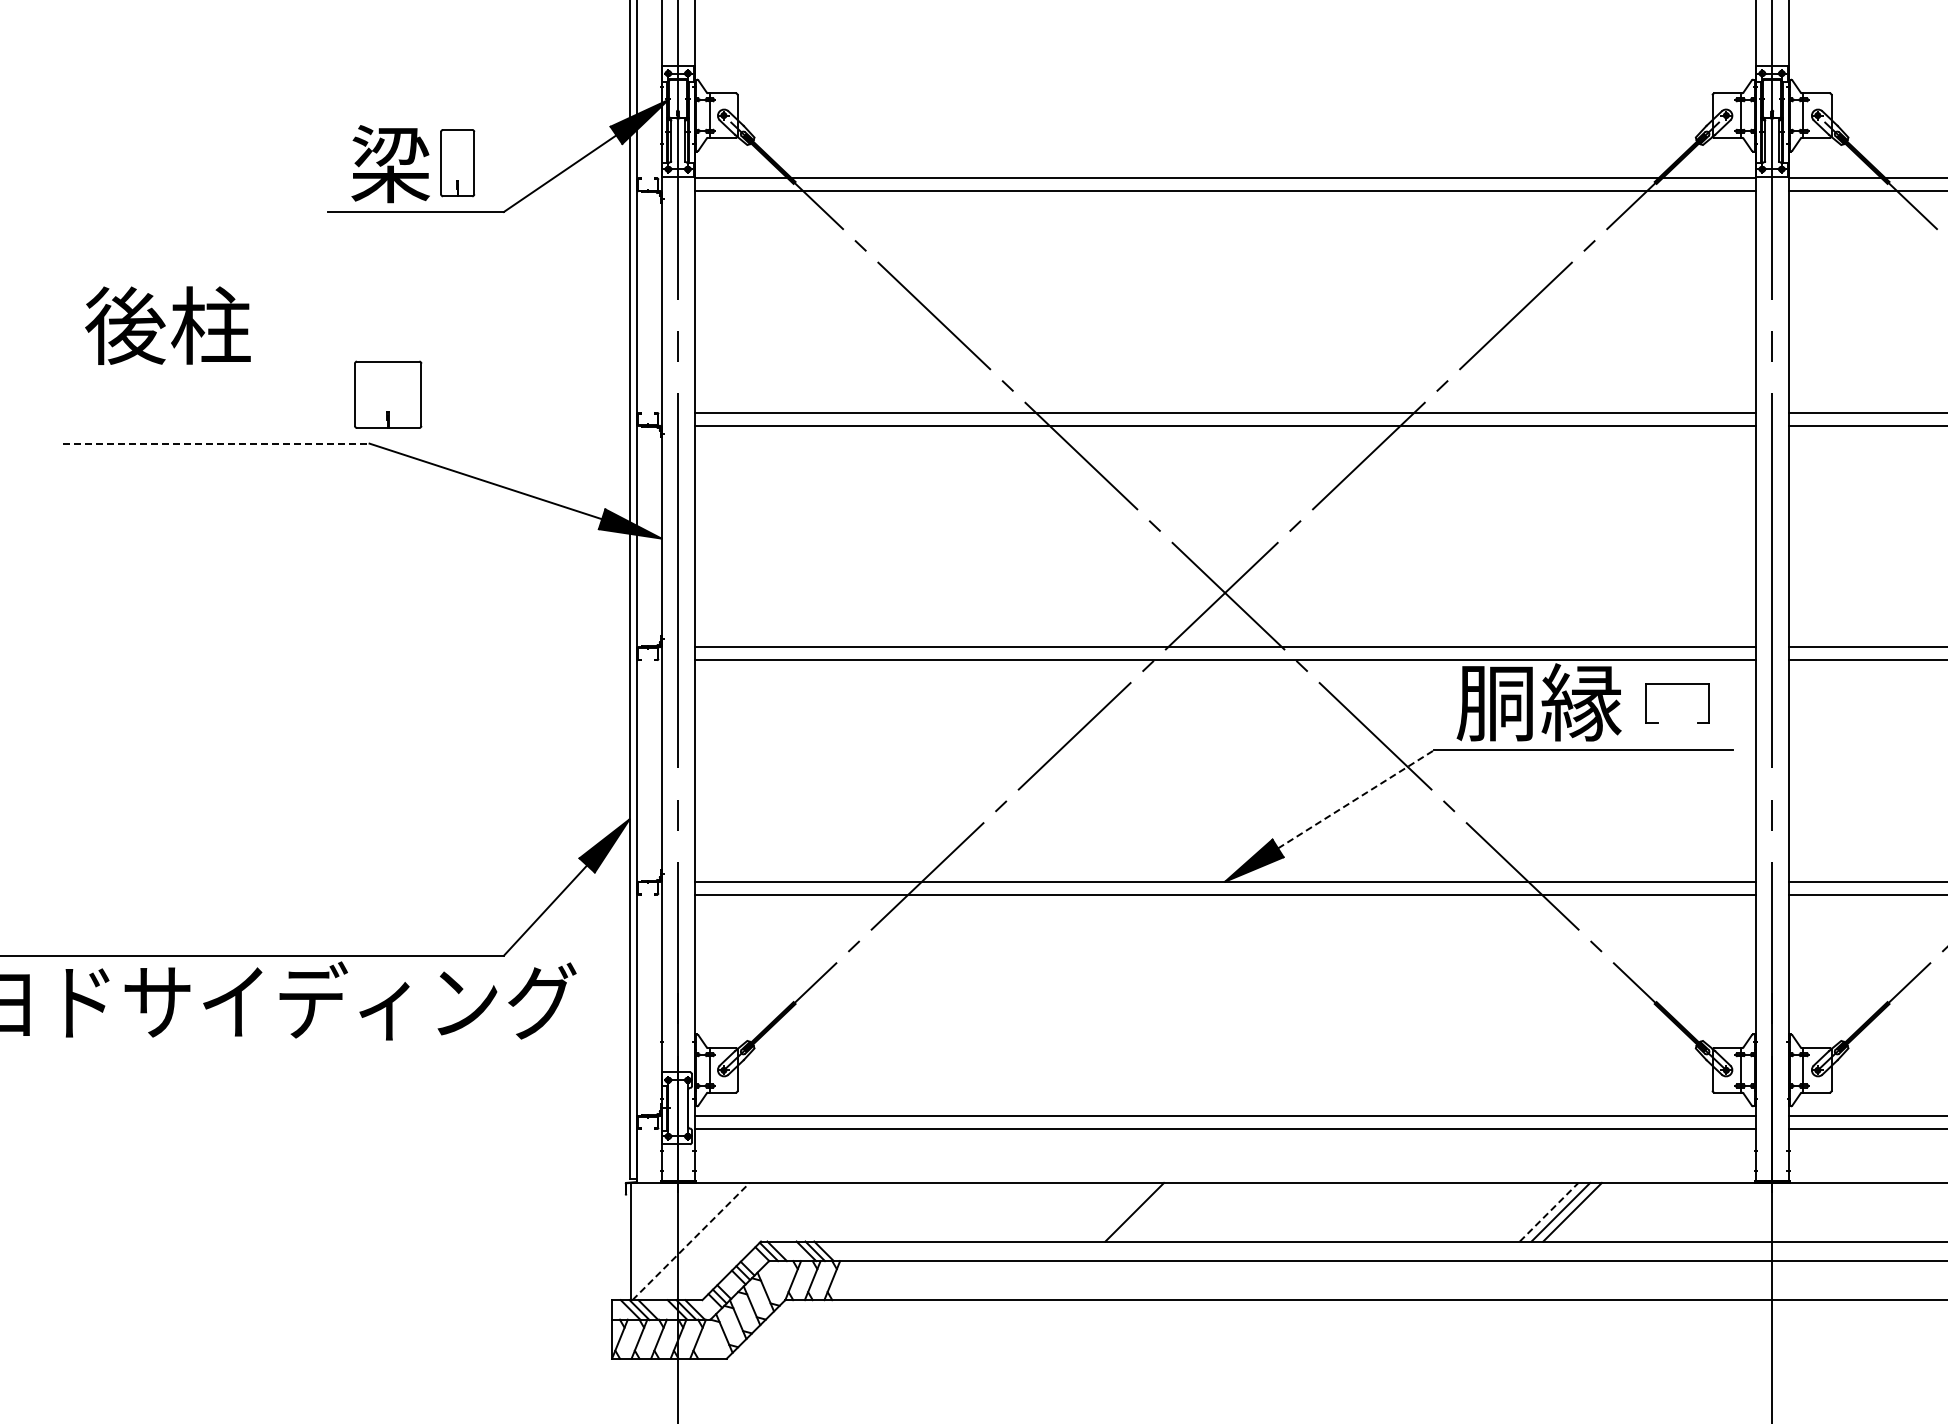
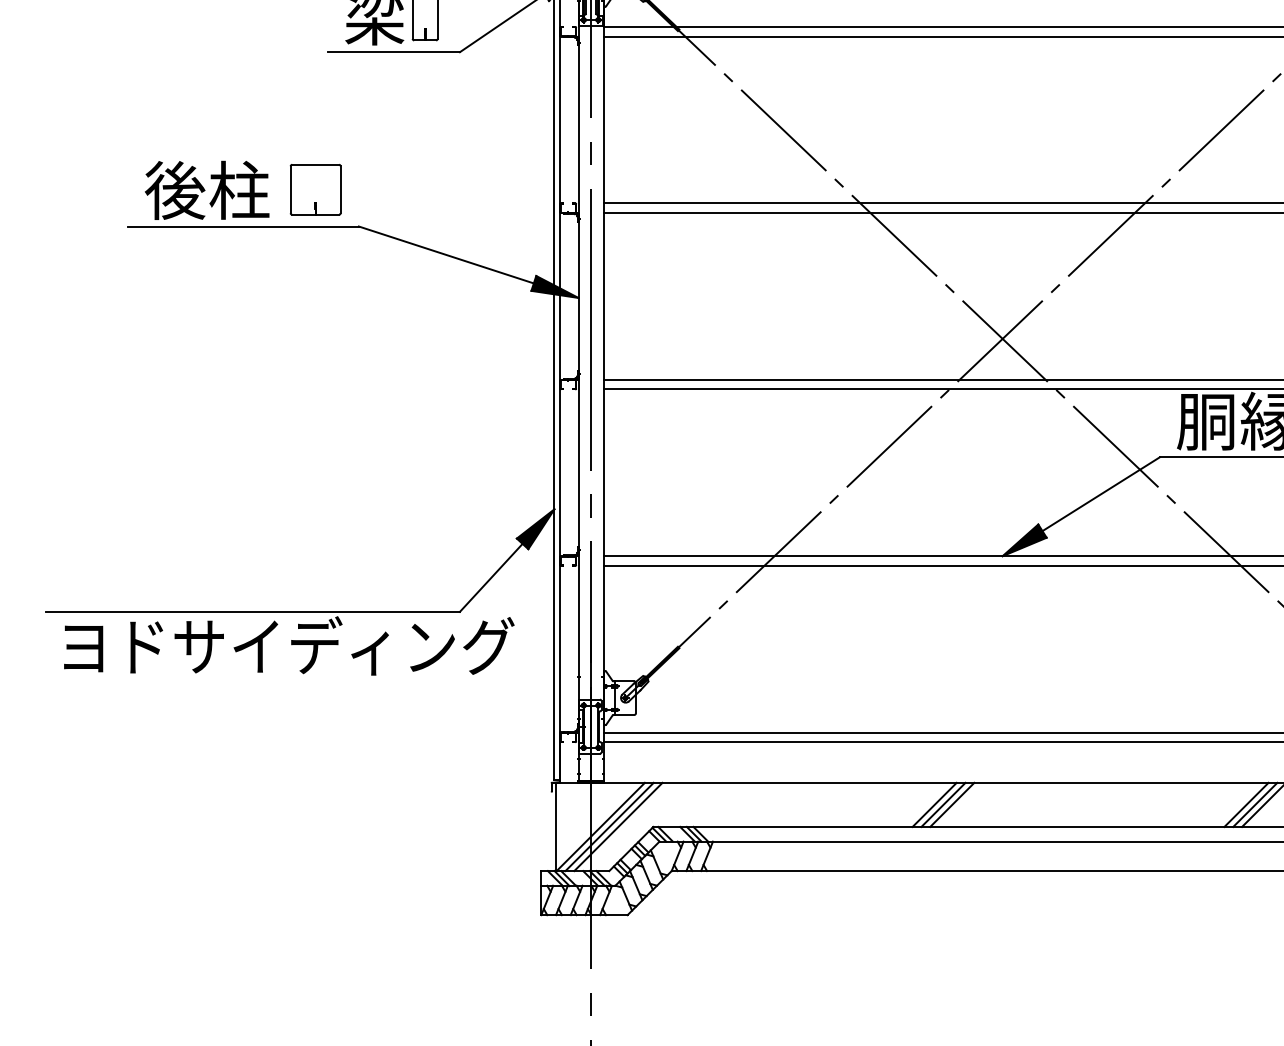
text: (167, 325) -> (206, 190), moved
part: (388, 394) -> (315, 189), moved
line: (216, 443) -> (243, 226), dashed -> solid
line: (1356, 799) -> (1101, 494), dashed -> solid
line: (1146, 1211) -> (943, 804), added
line: (1157, 1211) -> (951, 804), added
line: (1549, 1211) -> (1246, 804), dashed -> solid
line: (691, 1241) -> (601, 826), dashed -> solid
line: (702, 1241) -> (609, 826), added
line: (714, 1241) -> (618, 826), added

